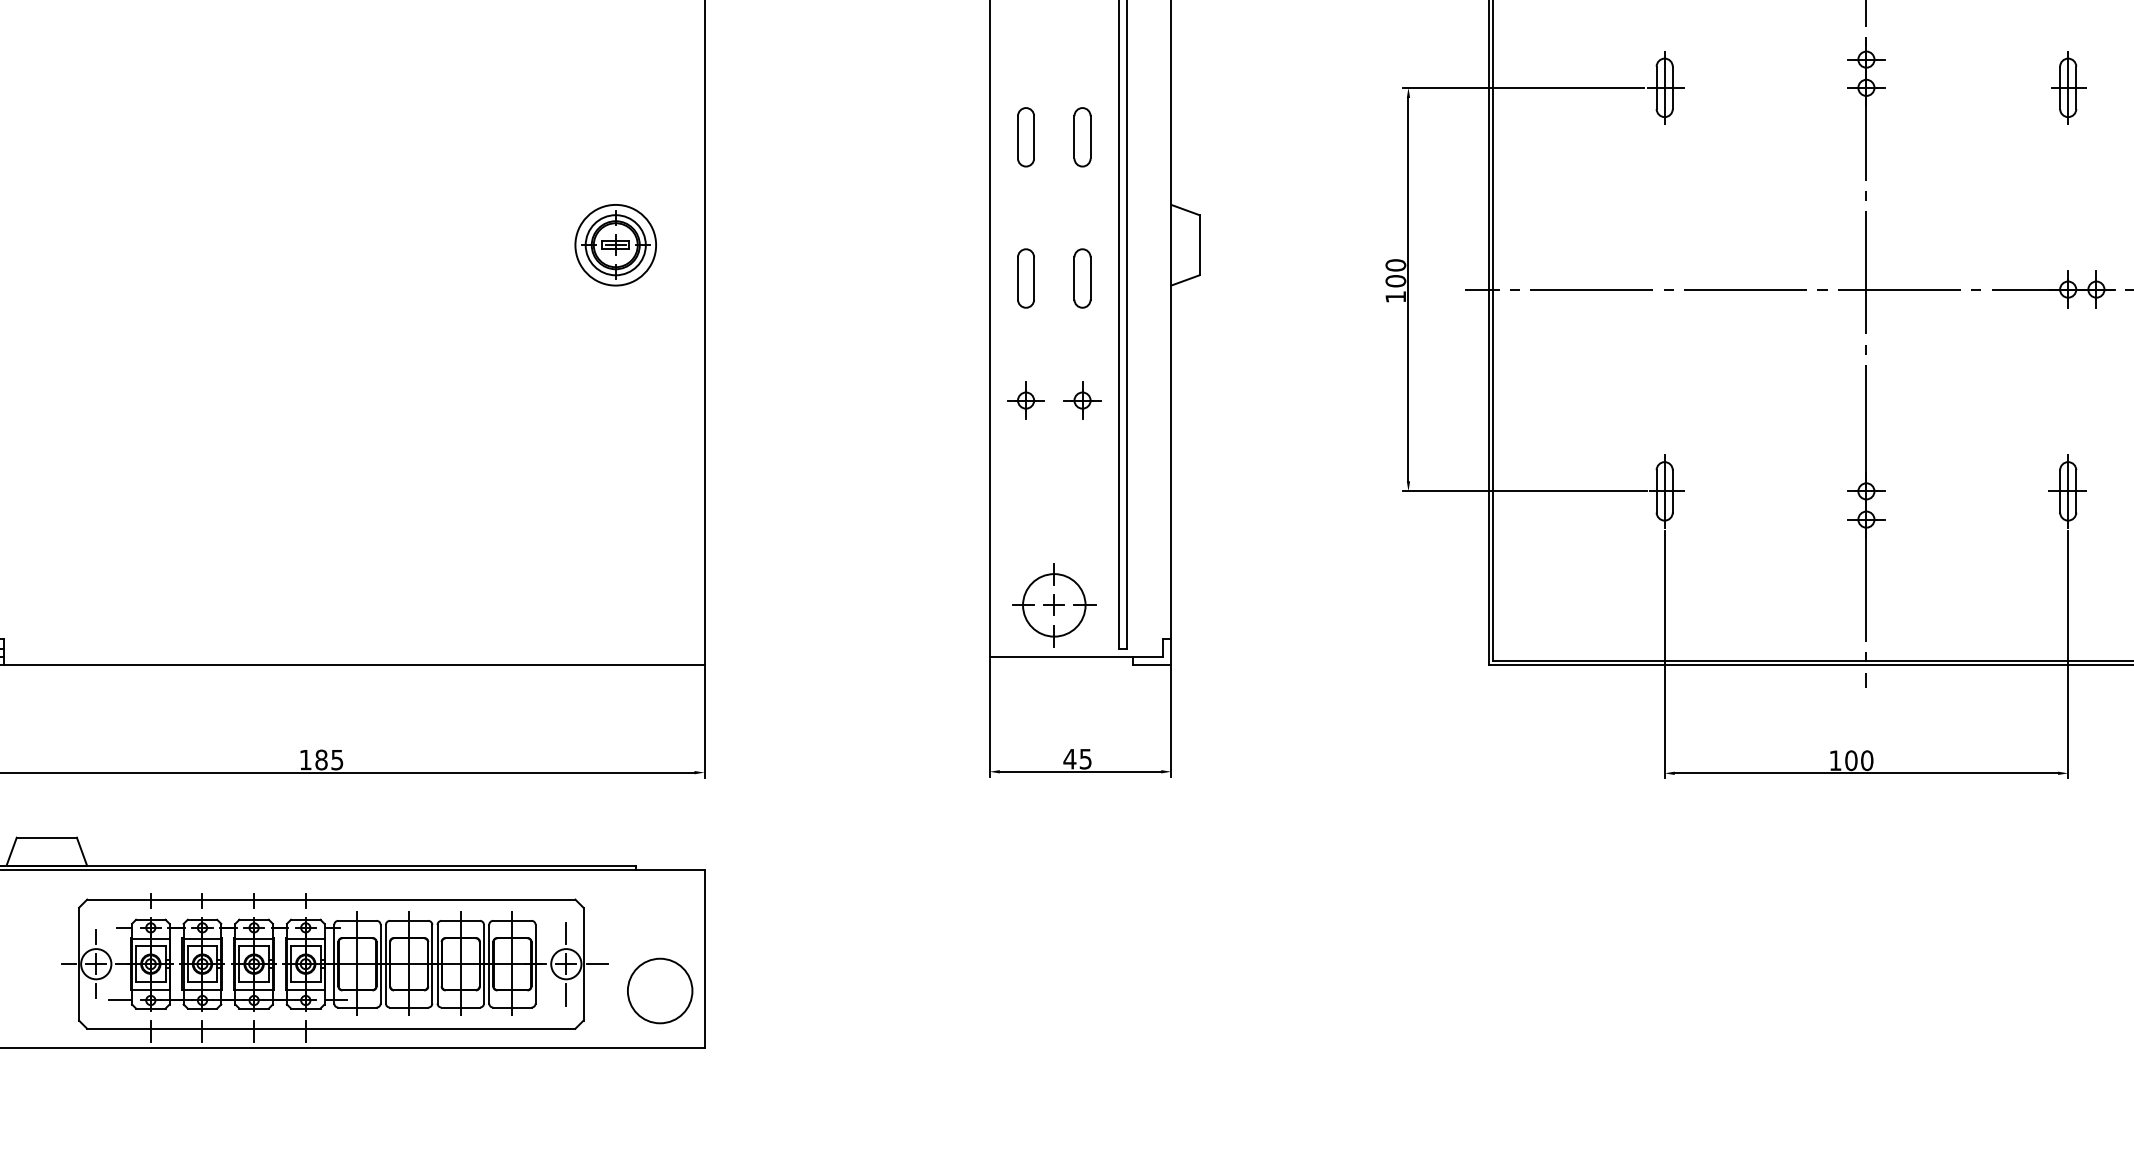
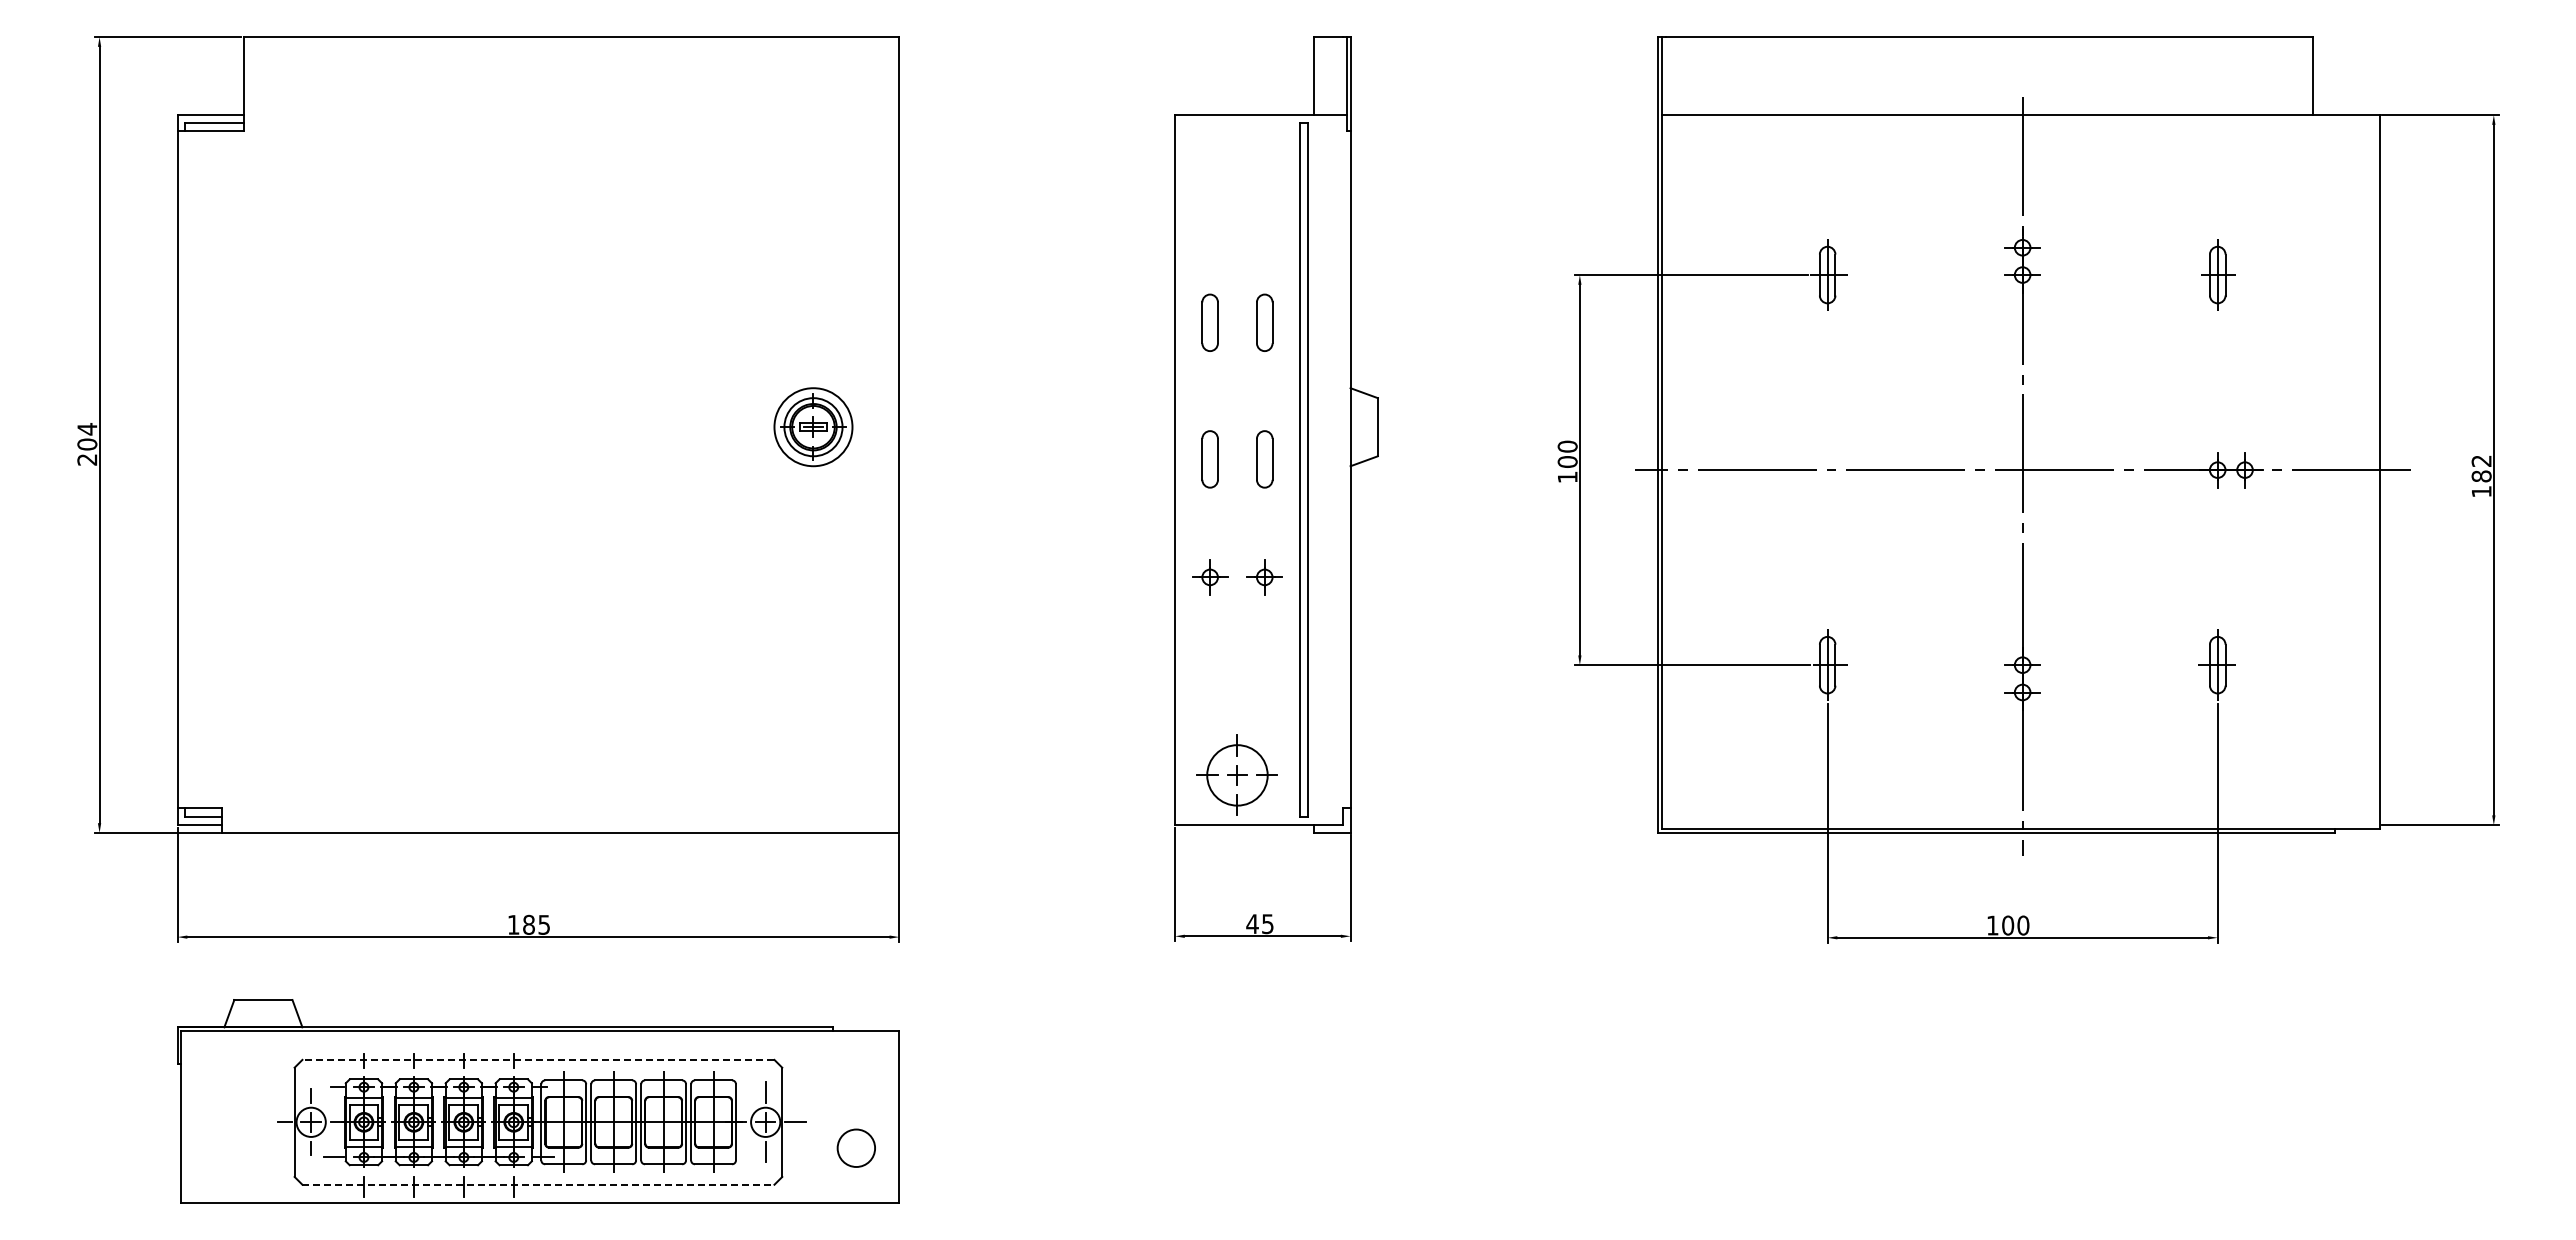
line: (330, 899) -> (537, 1059), solid -> dashed
circle: (660, 991) -> (856, 1148), size x0.6
line: (331, 1028) -> (538, 1184), solid -> dashed

